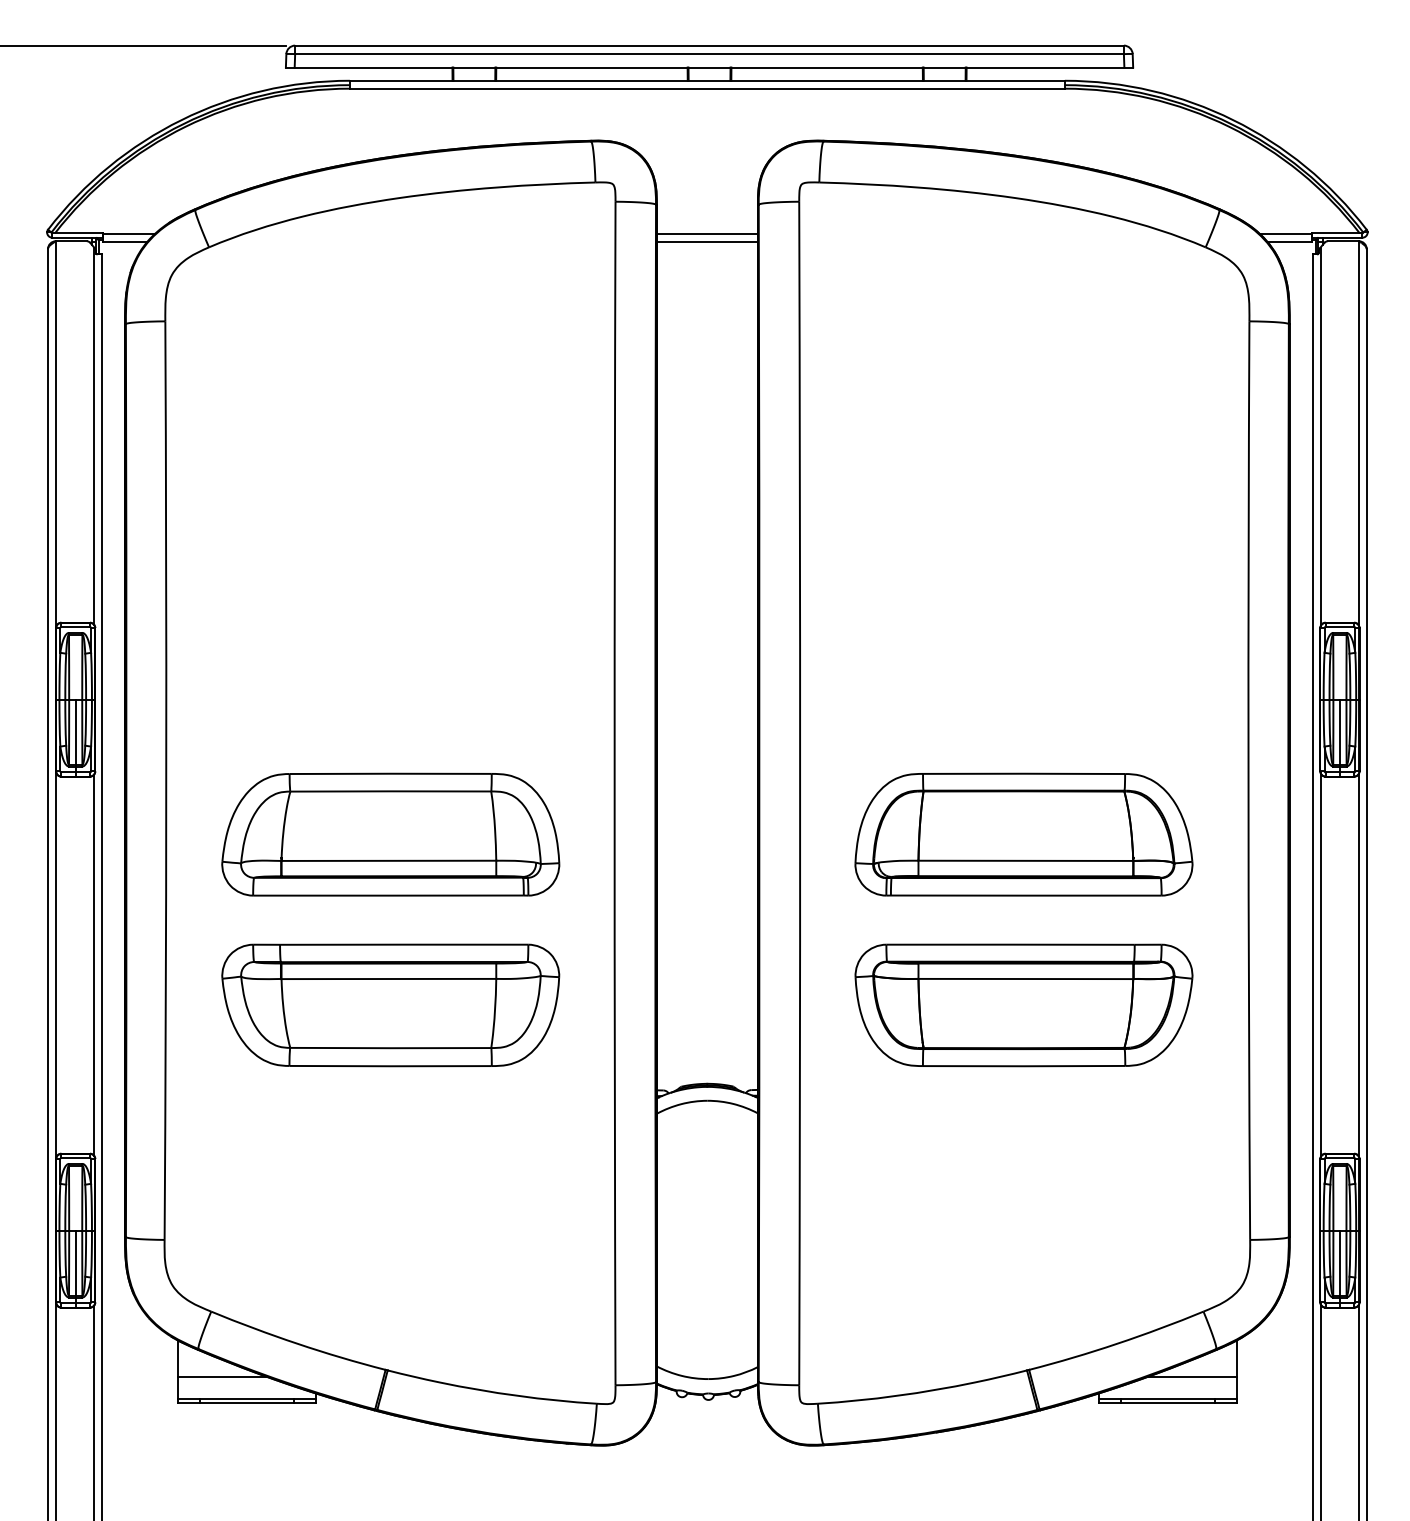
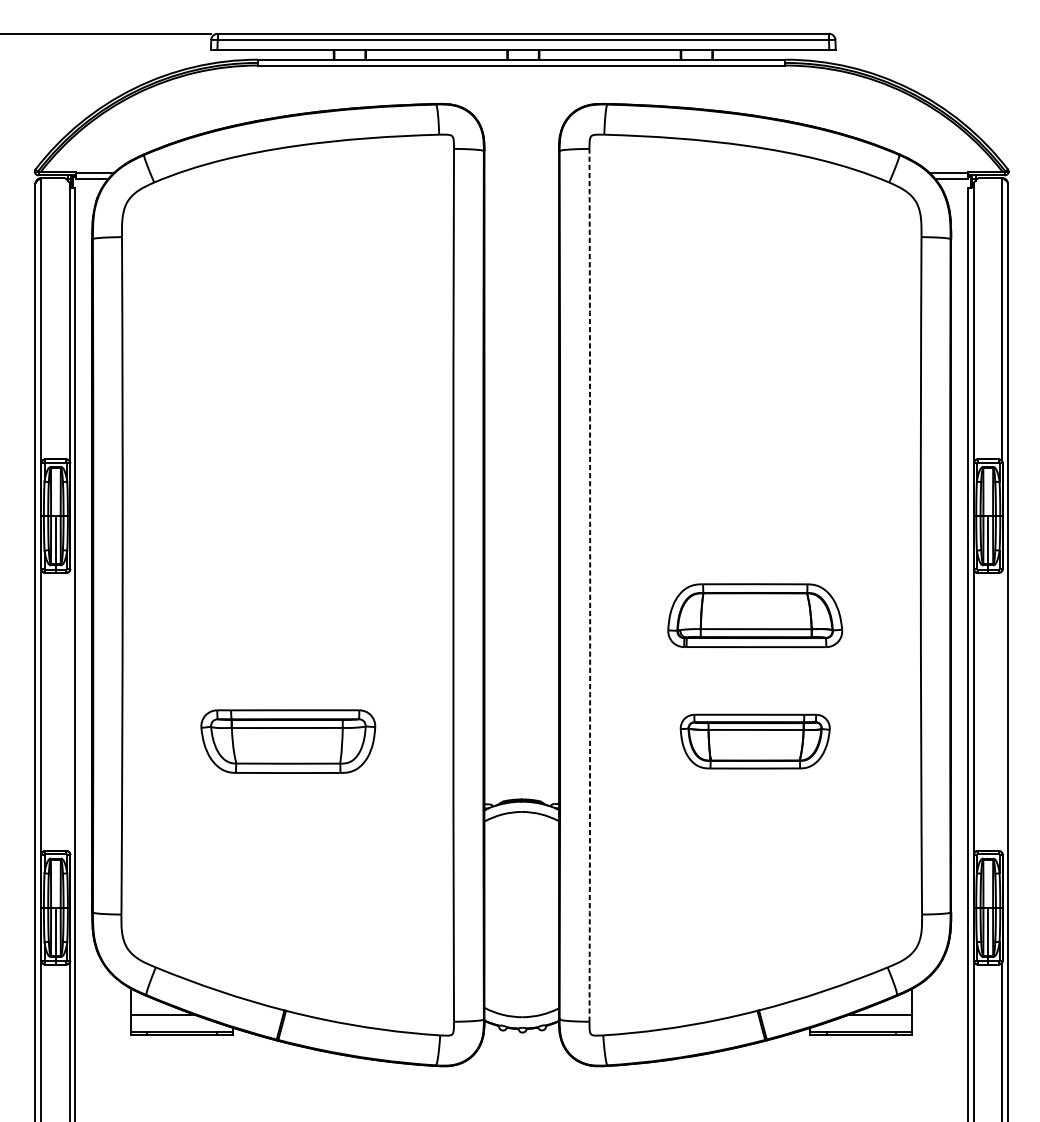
line: (706, 234) -> (521, 173), removed
line: (706, 242) -> (521, 178), removed
arc: (800, 793) -> (590, 585), solid -> dashed
part: (390, 834) -> (288, 615), removed
part: (1023, 834) -> (754, 615), size x0.7
line: (94, 964) -> (69, 711), removed
line: (1358, 964) -> (1001, 711), removed
part: (390, 1005) -> (288, 741), size x0.7
part: (1023, 1005) -> (754, 741), size x0.6

